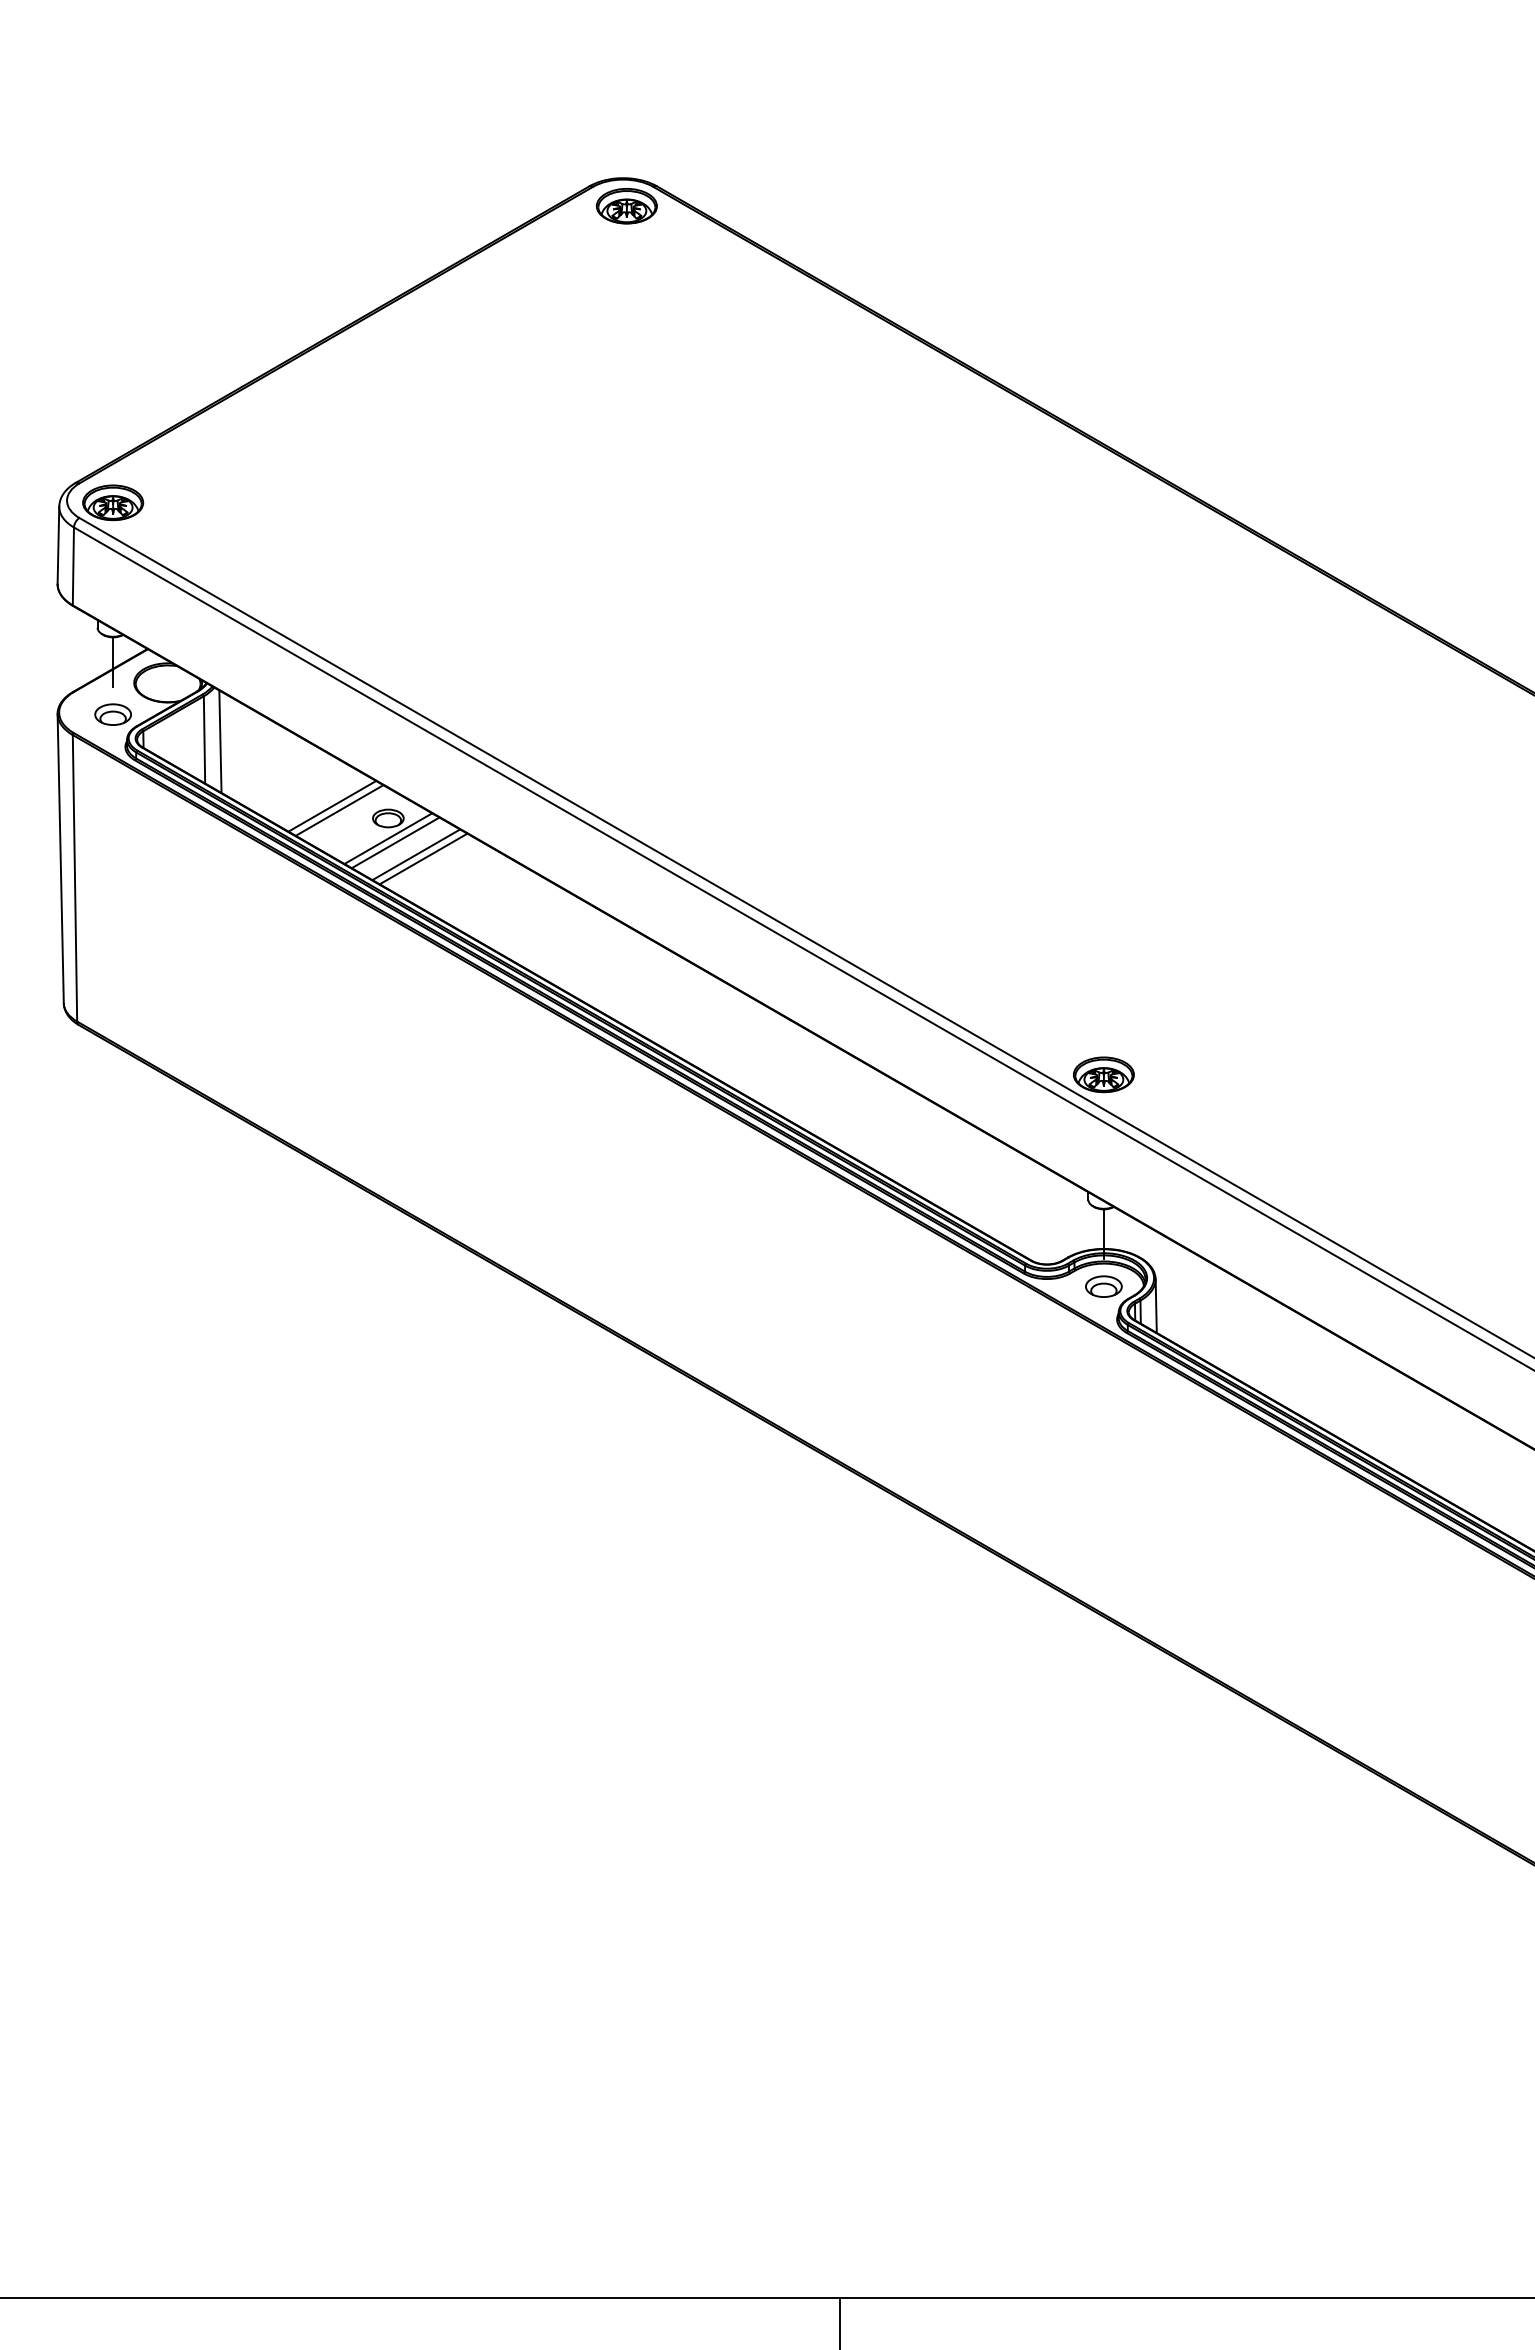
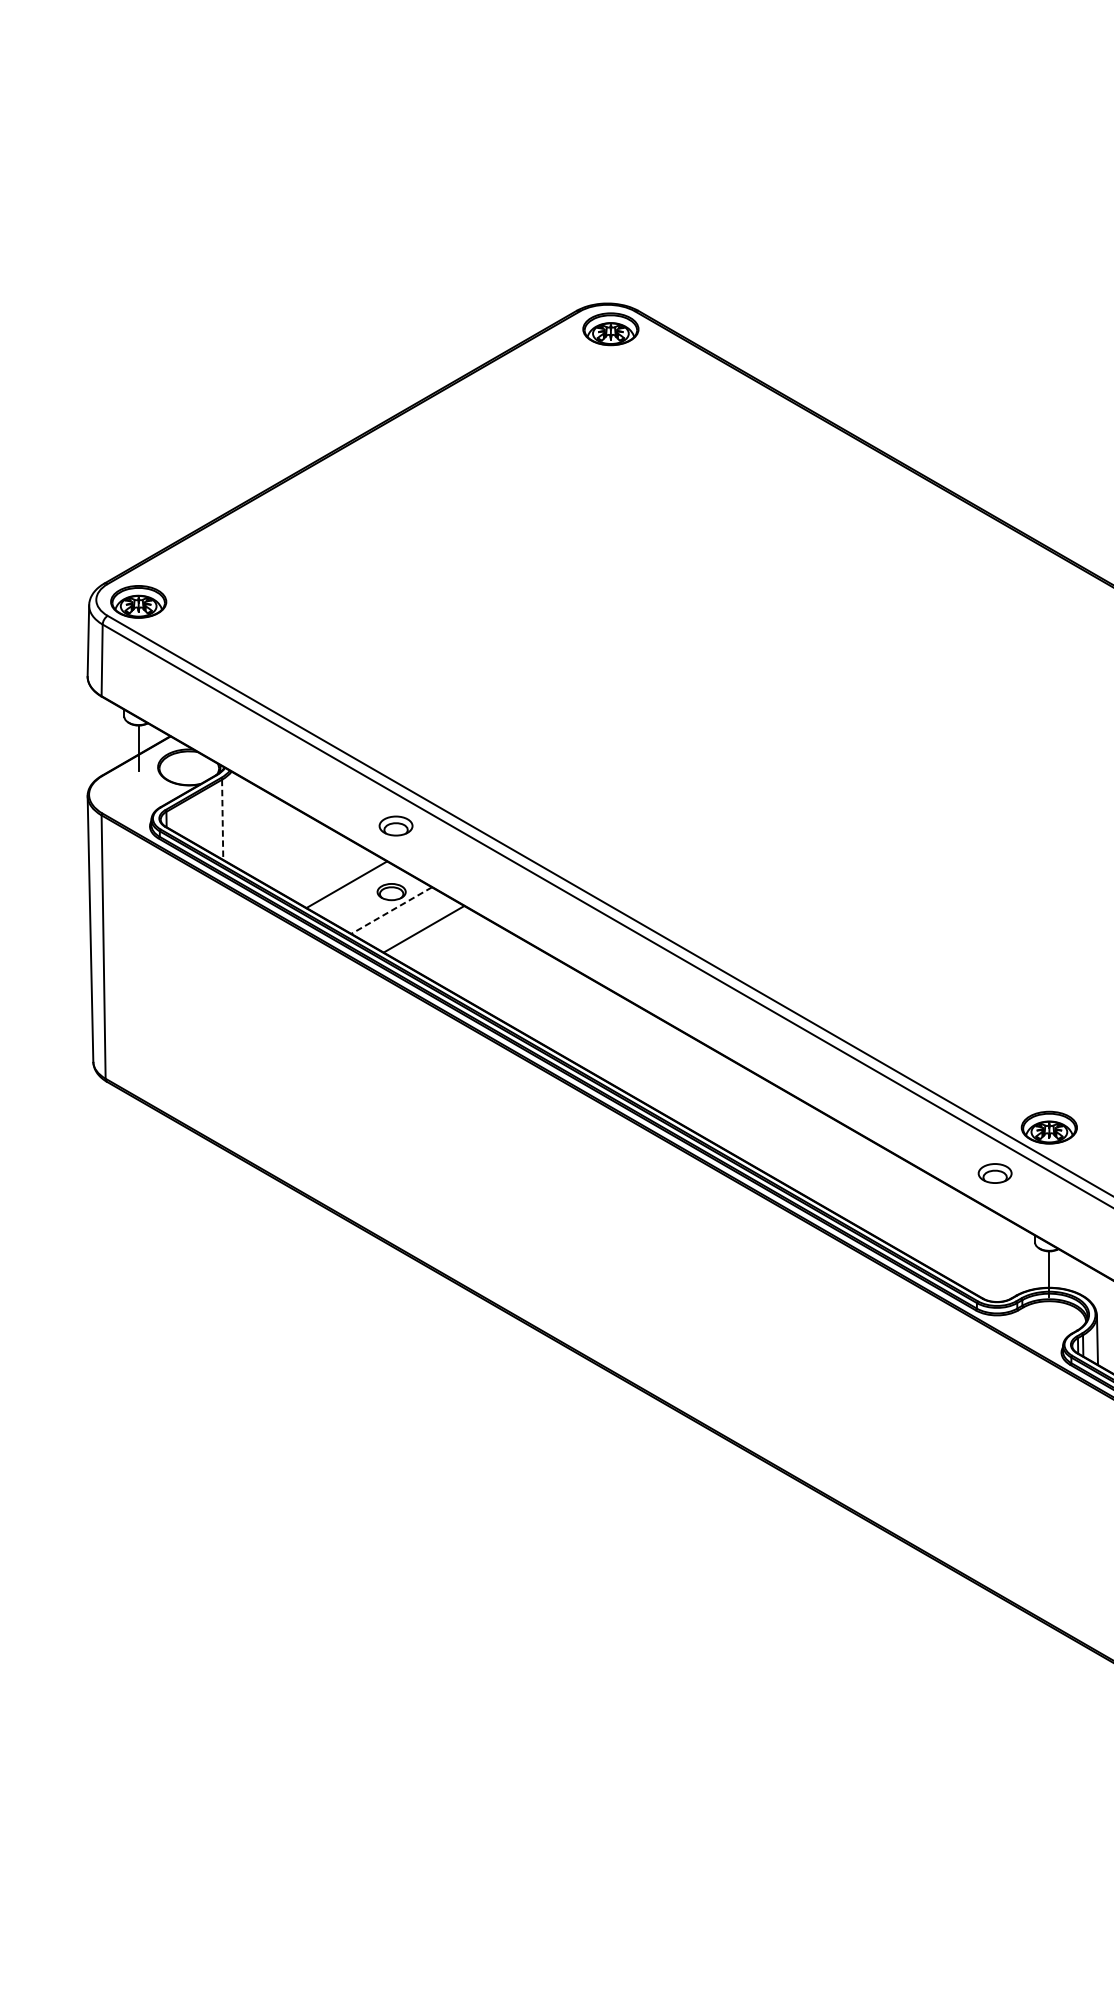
part: (112, 714) -> (395, 825), moved
line: (204, 739) -> (222, 819), solid -> dashed
line: (220, 741) -> (237, 821), removed
line: (332, 806) -> (340, 881), removed
line: (388, 838) -> (391, 910), solid -> dashed
line: (395, 842) -> (398, 914), removed
line: (416, 854) -> (417, 925), removed
part: (1103, 1286) -> (994, 1173), moved

